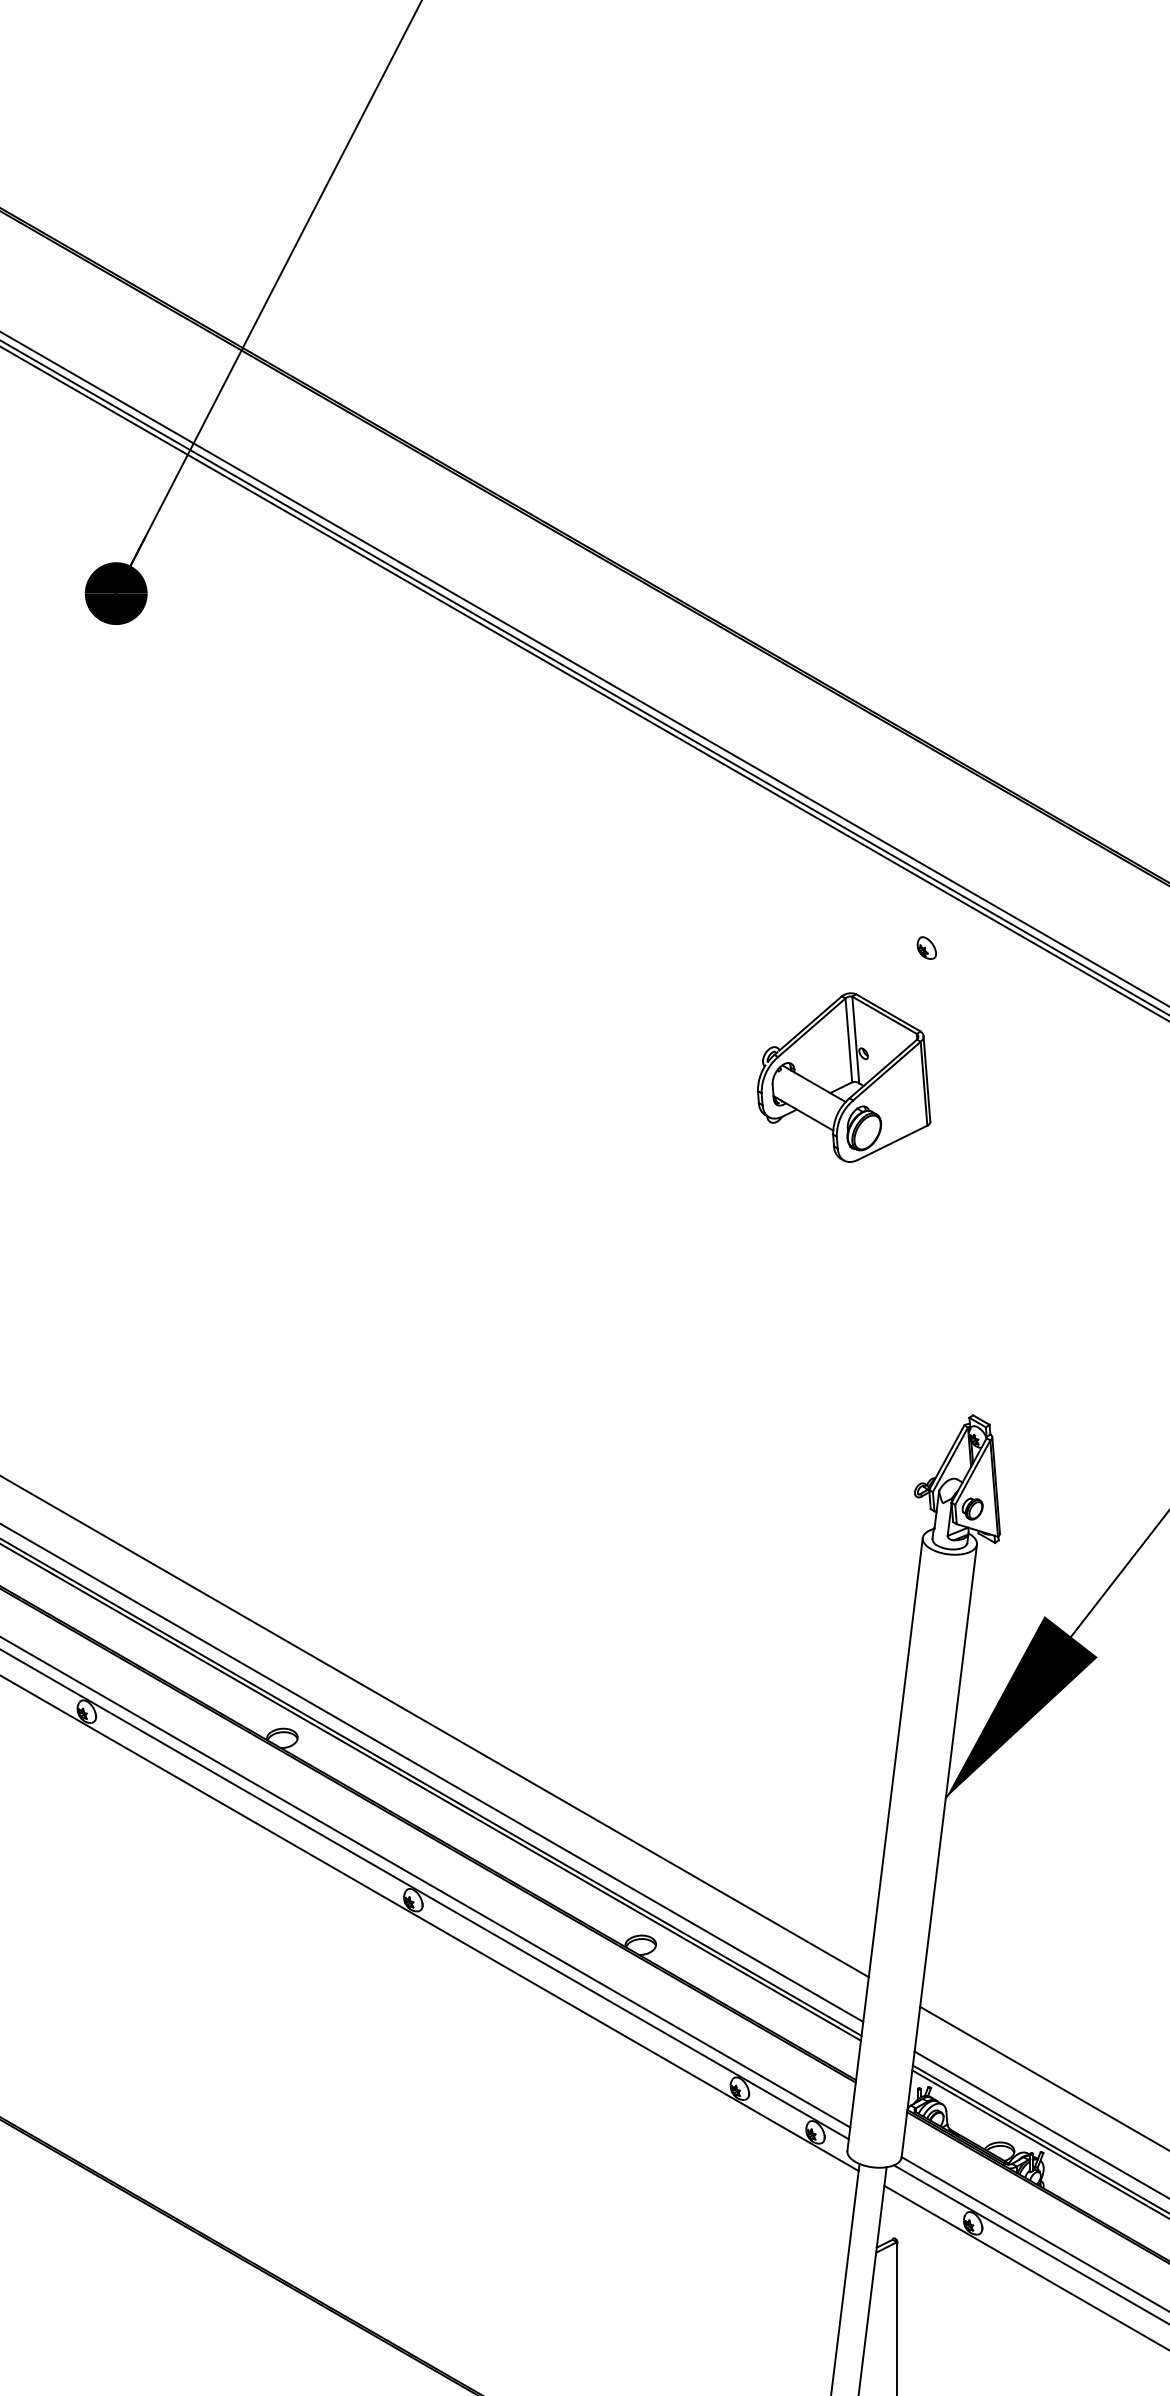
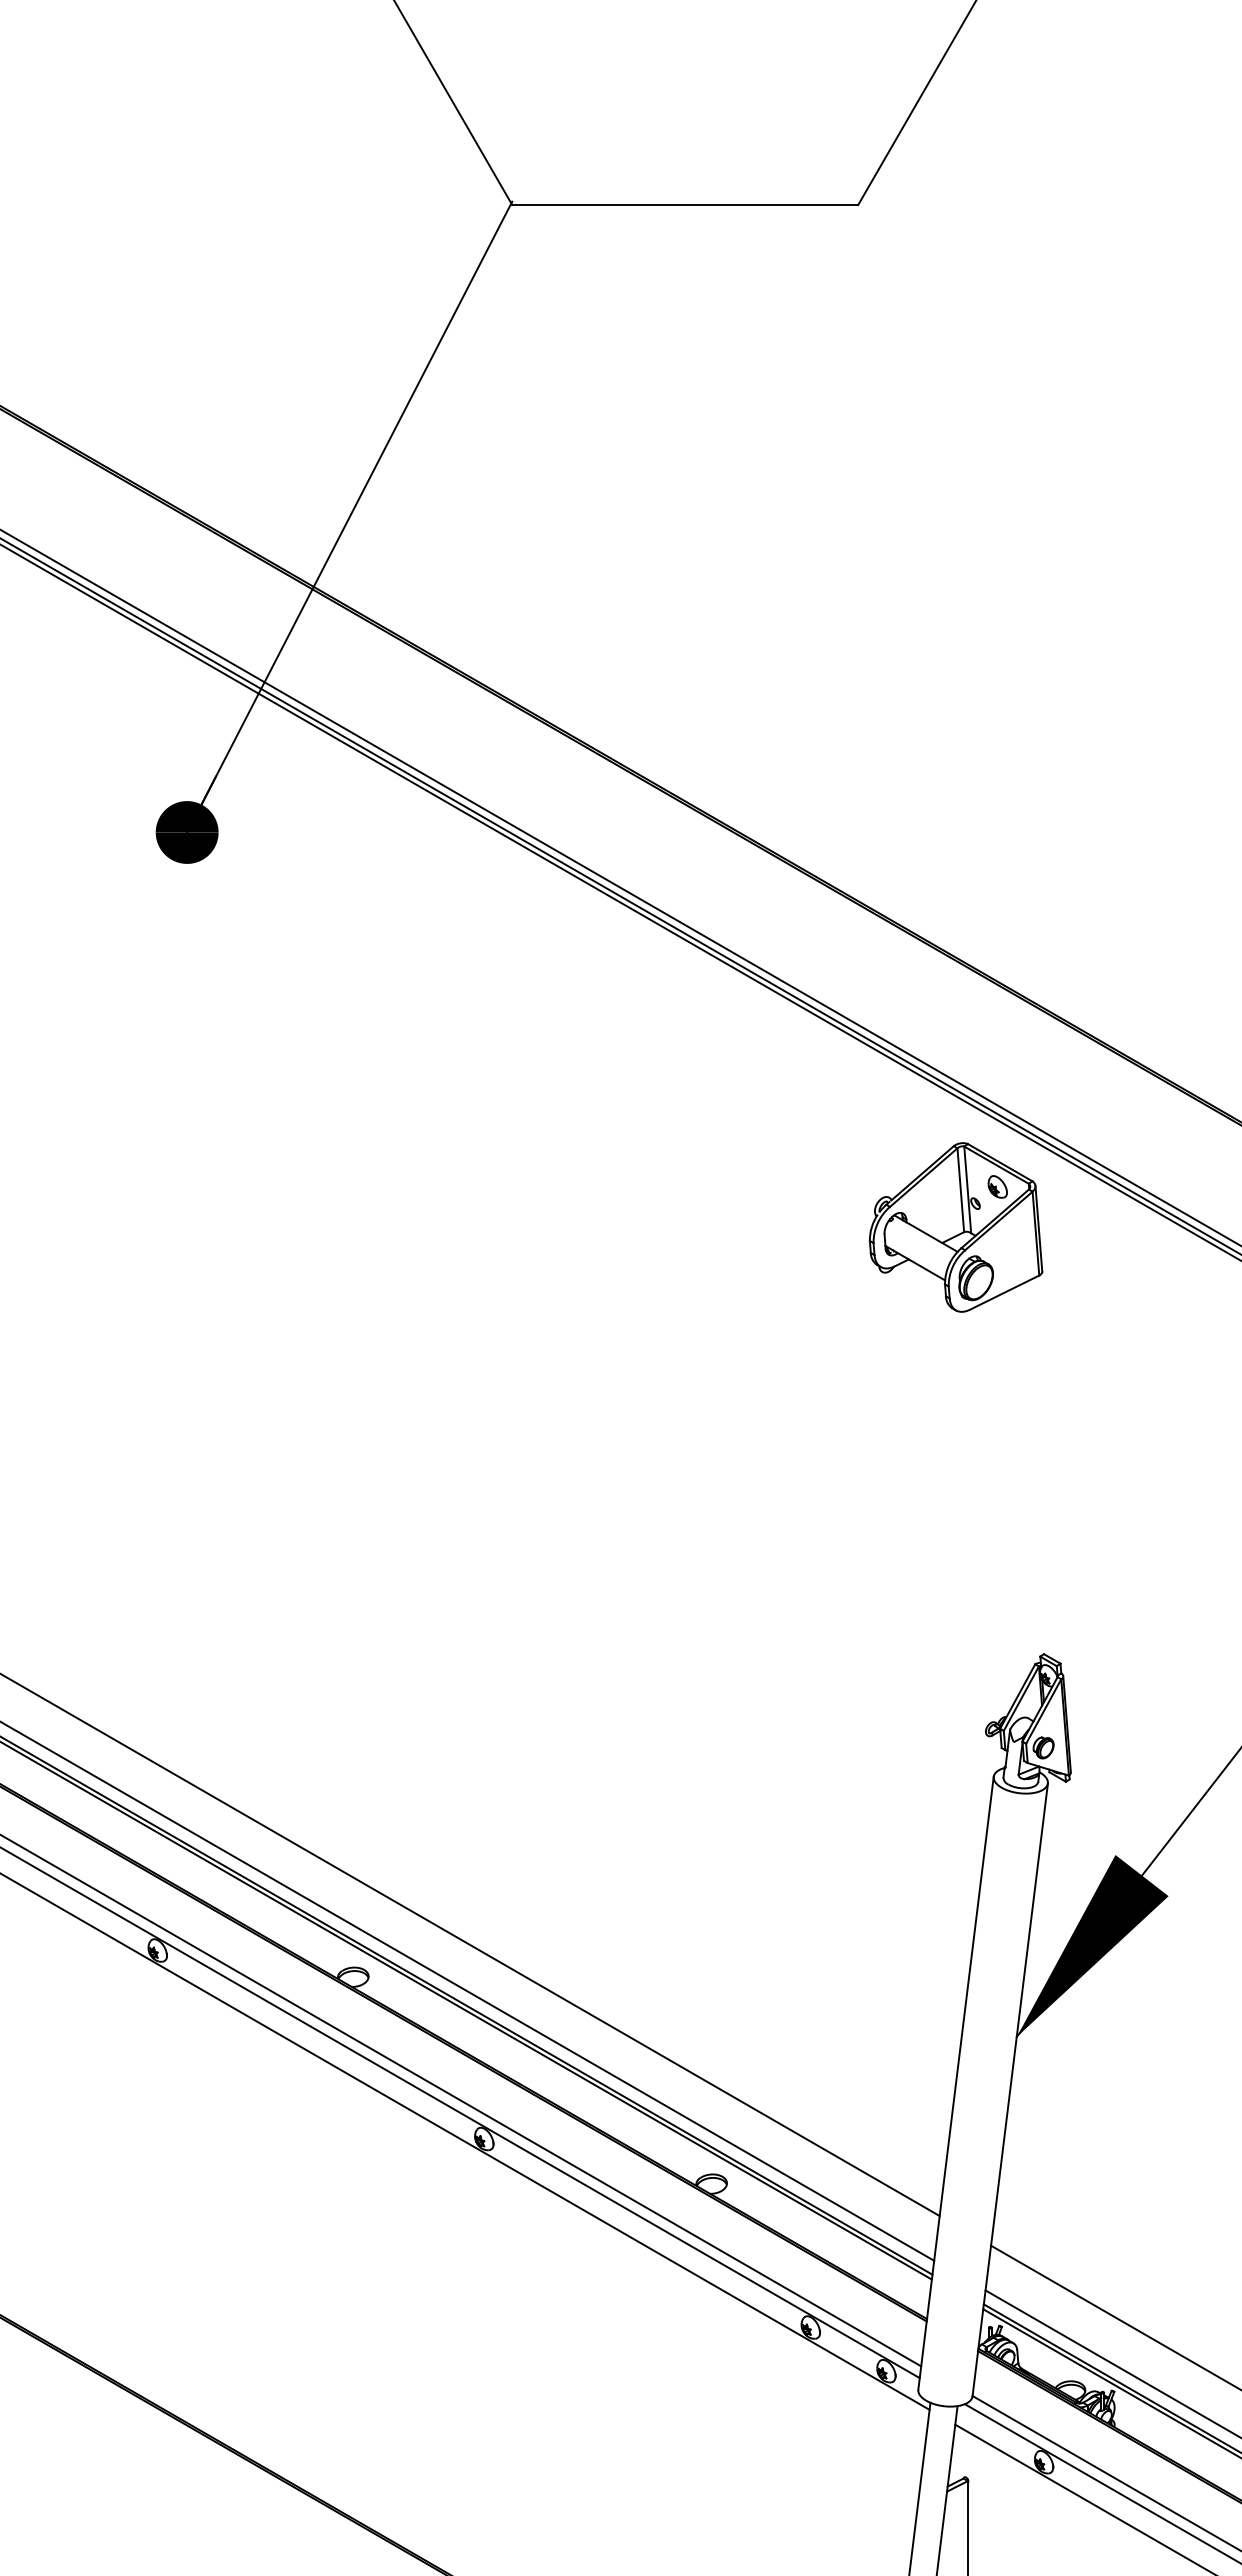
part: (843, 1077) -> (955, 1227), moved

